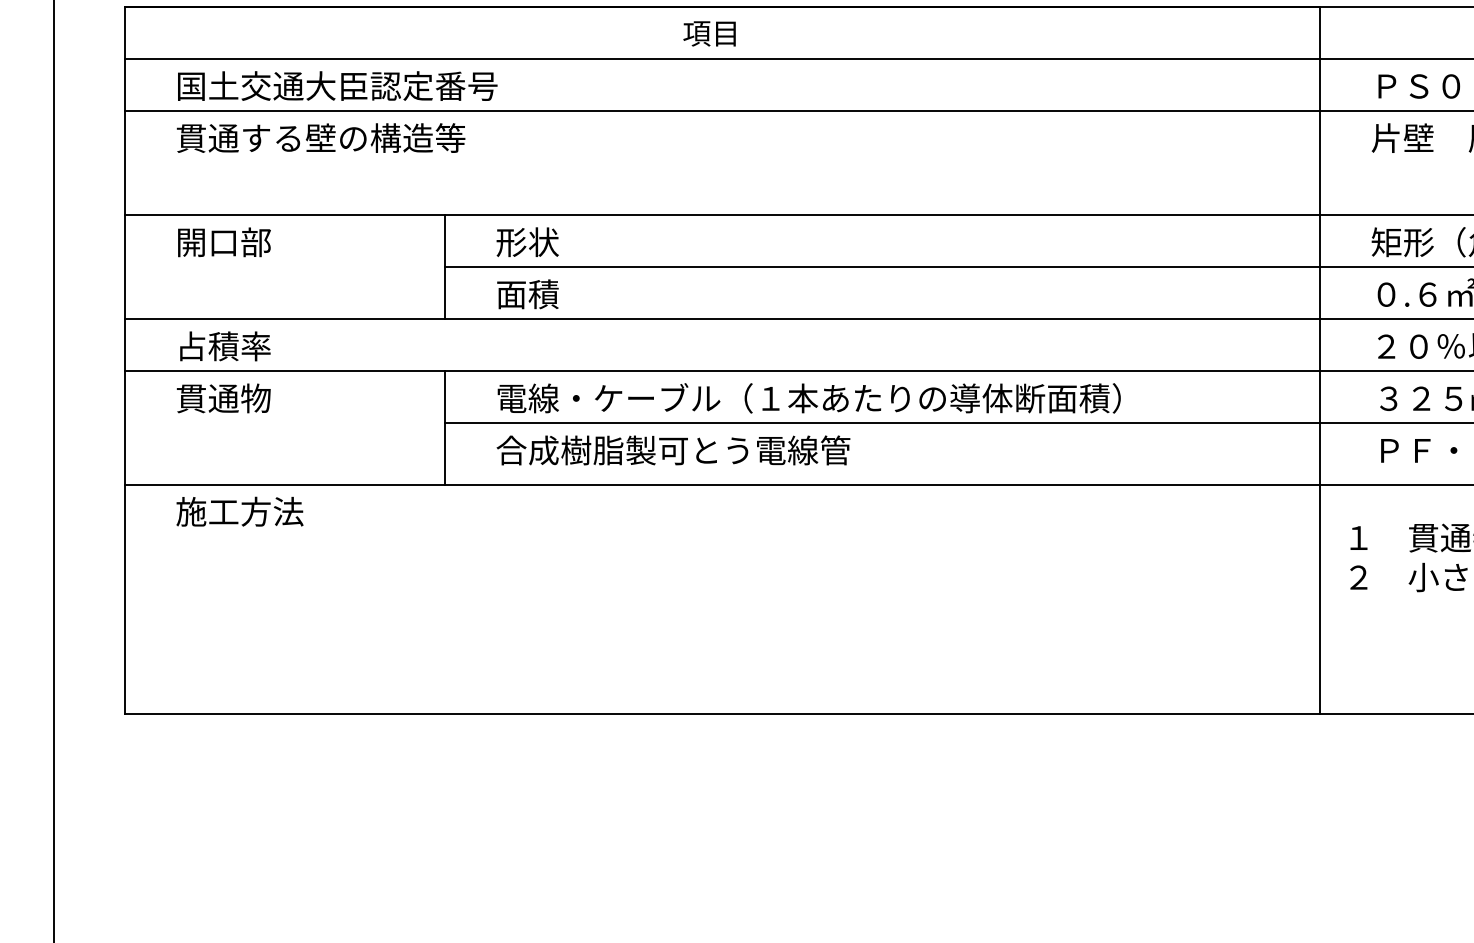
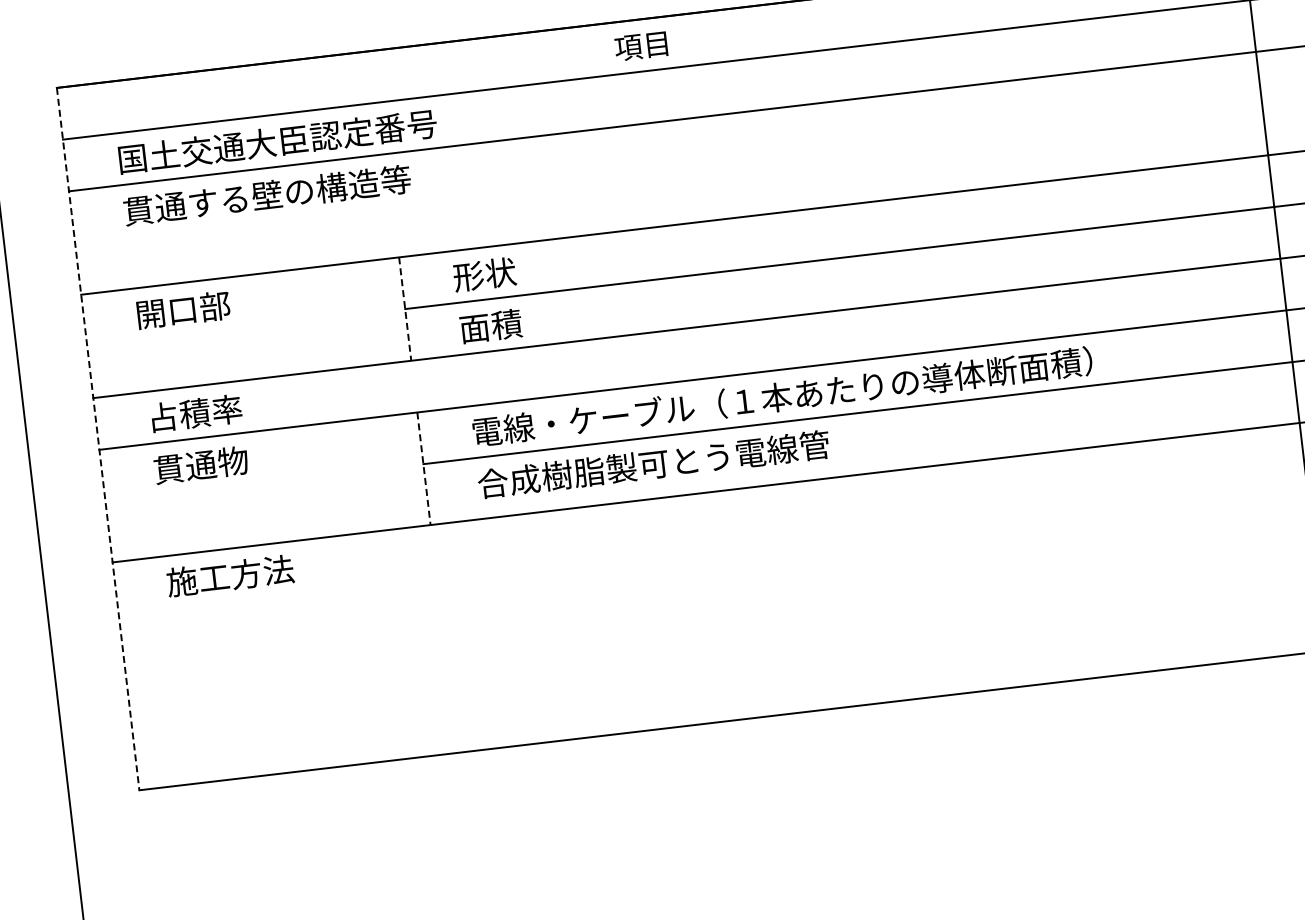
line: (444, 267) -> (405, 309), solid -> dashed
line: (124, 360) -> (98, 439), solid -> dashed
line: (444, 428) -> (423, 469), solid -> dashed

